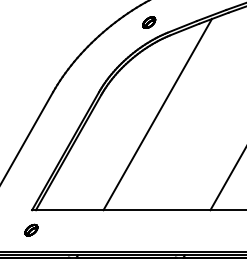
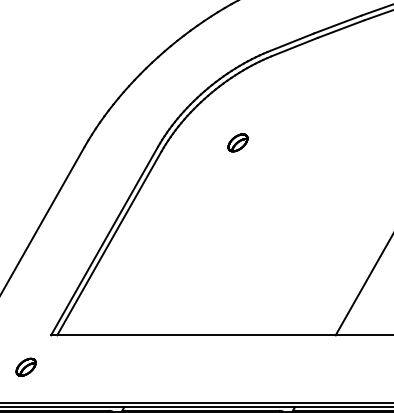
part: (149, 22) -> (238, 142), moved
line: (157, 114) -> (251, 182), removed
part: (31, 229) -> (26, 366), moved

